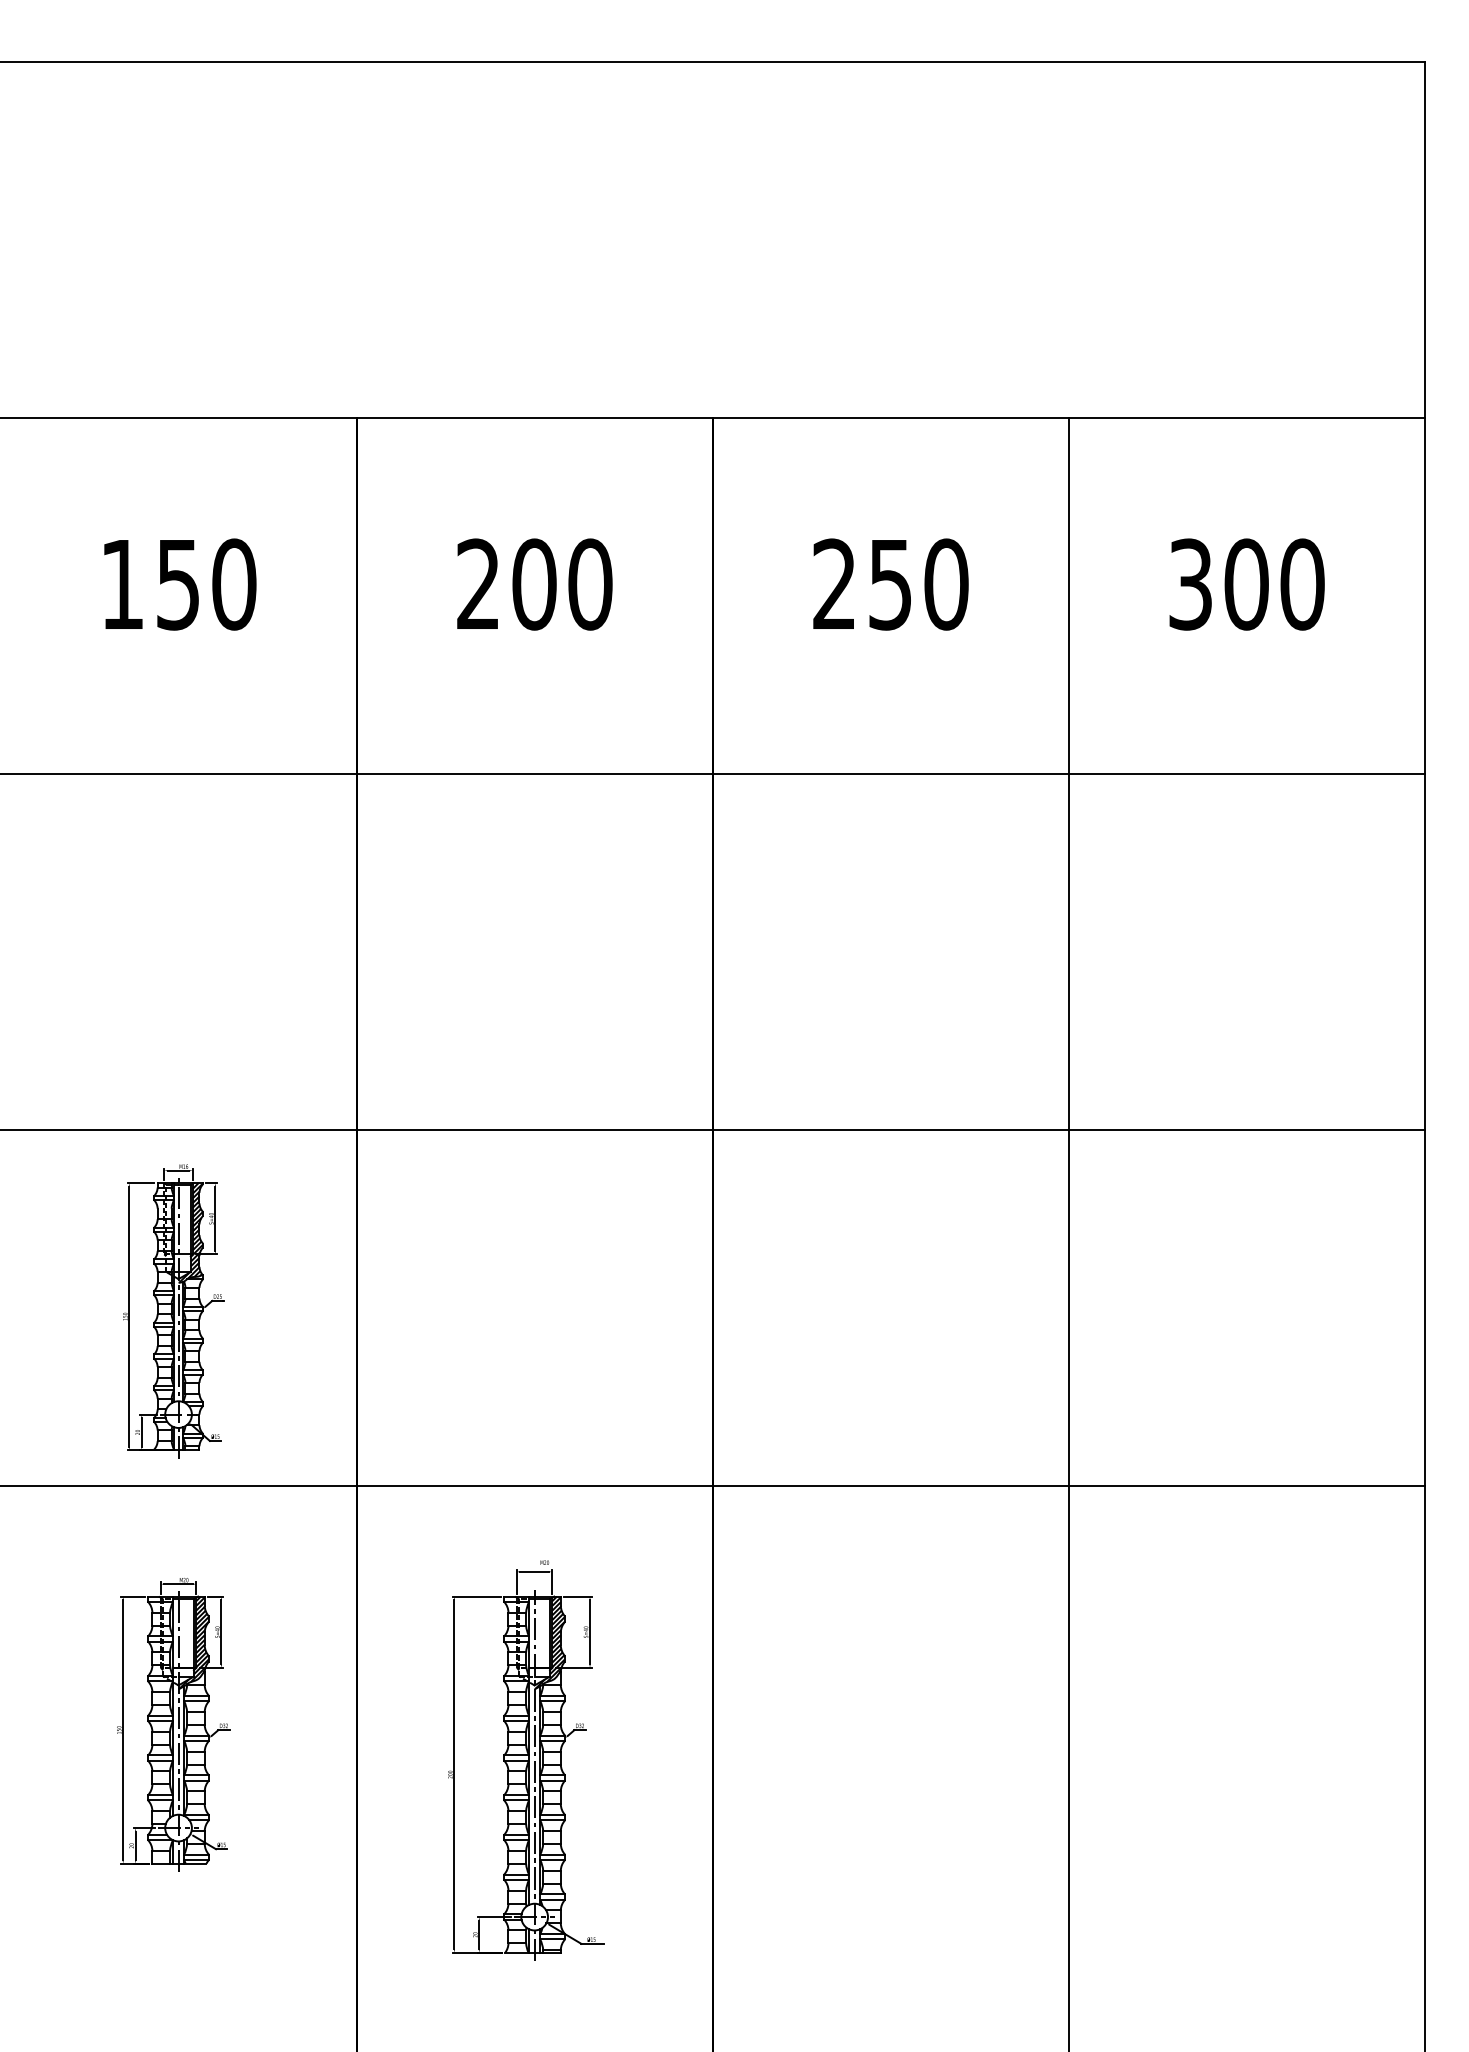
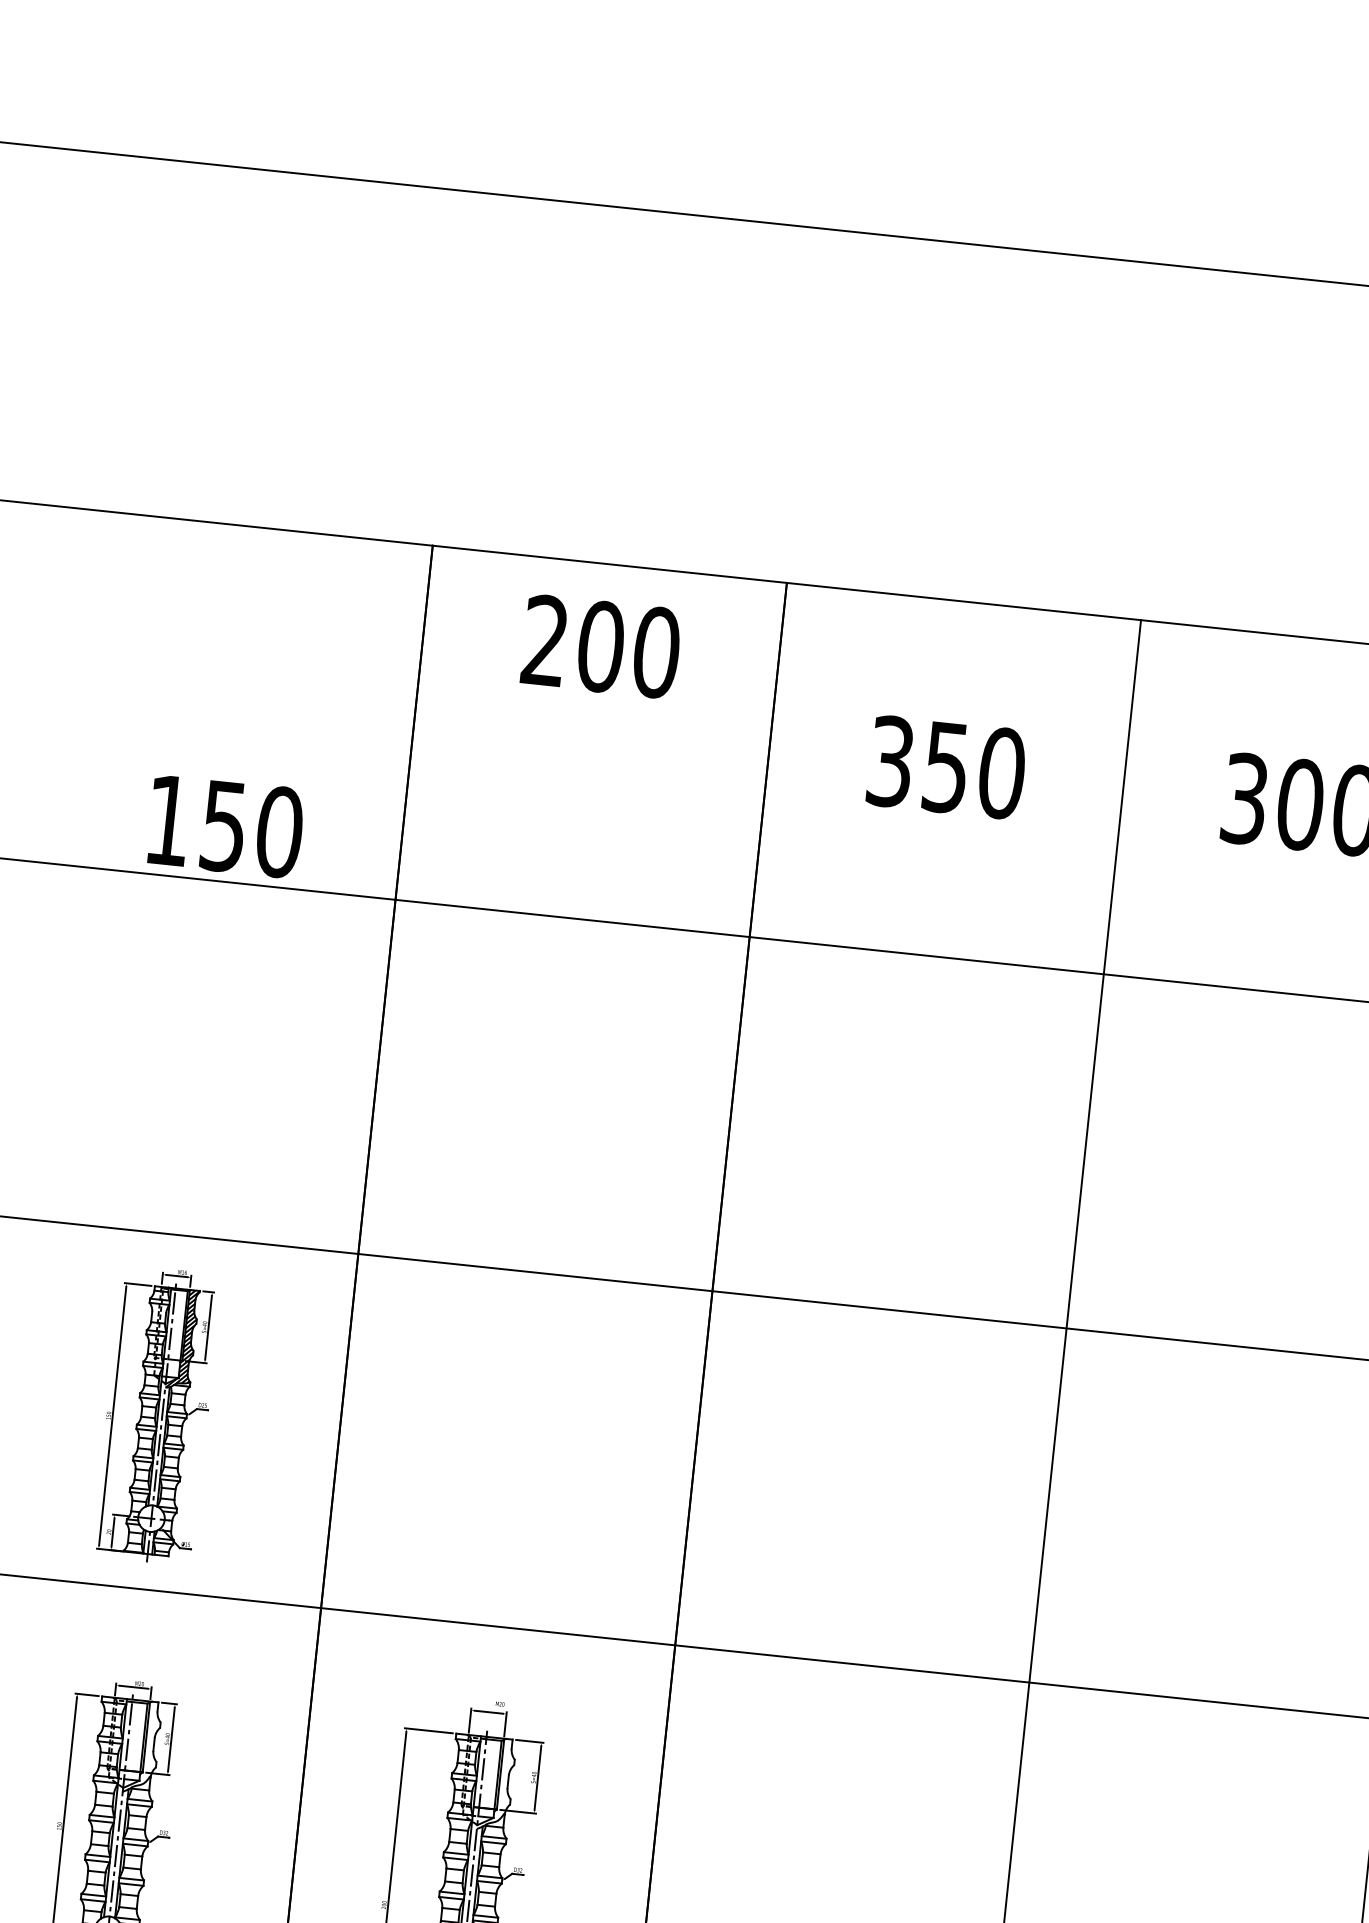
text: (180, 584) -> (226, 826), moved
text: (534, 584) -> (601, 646), moved
text: (834, 584) -> (890, 761), 250 -> 350
hatch: (194, 1642) -> (143, 1746), removed
hatch: (550, 1642) -> (497, 1784), removed

